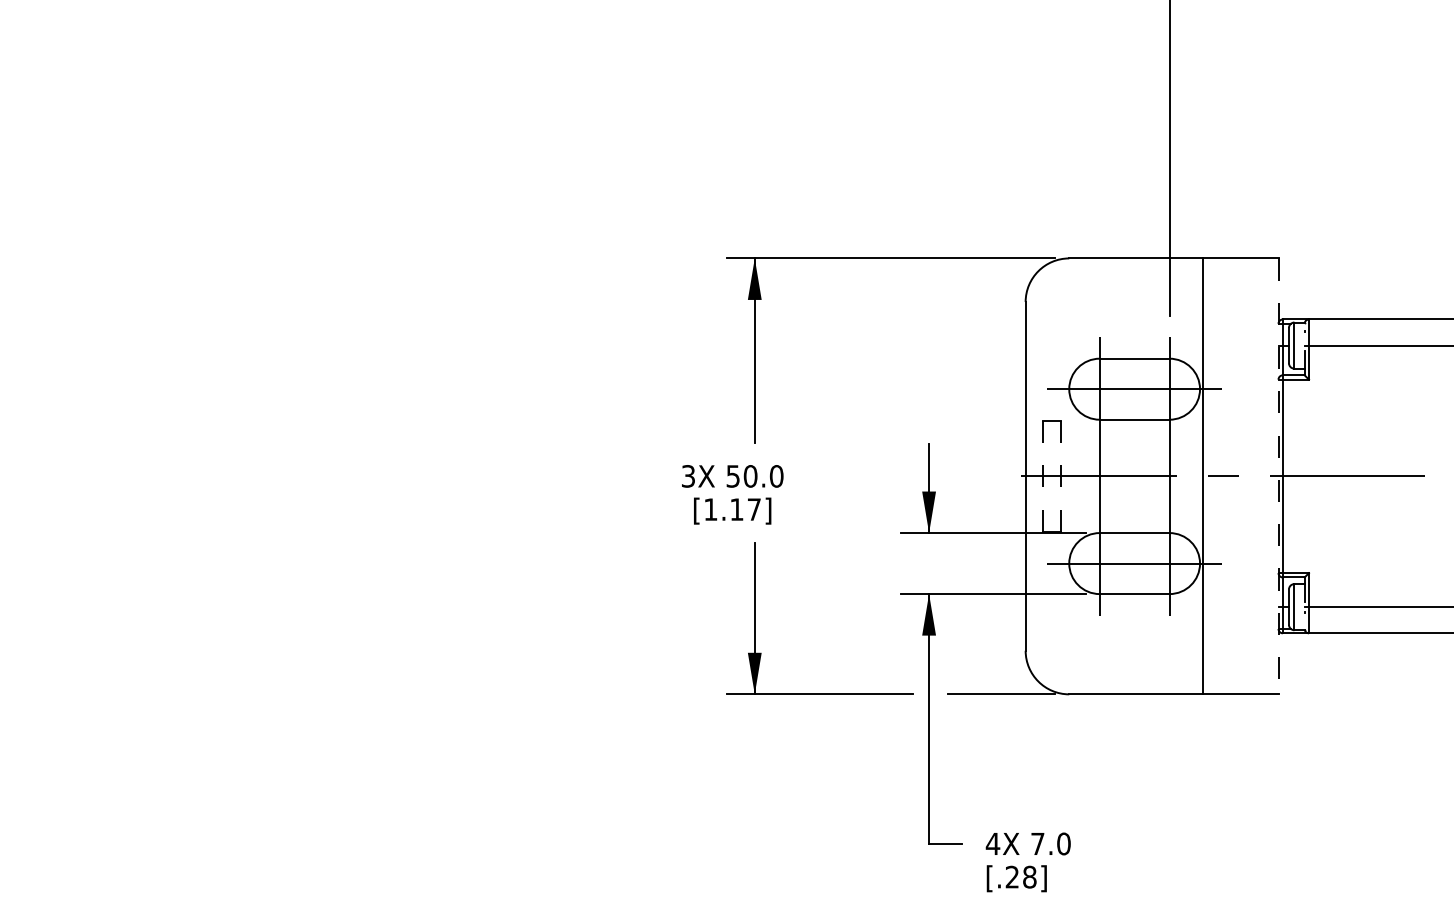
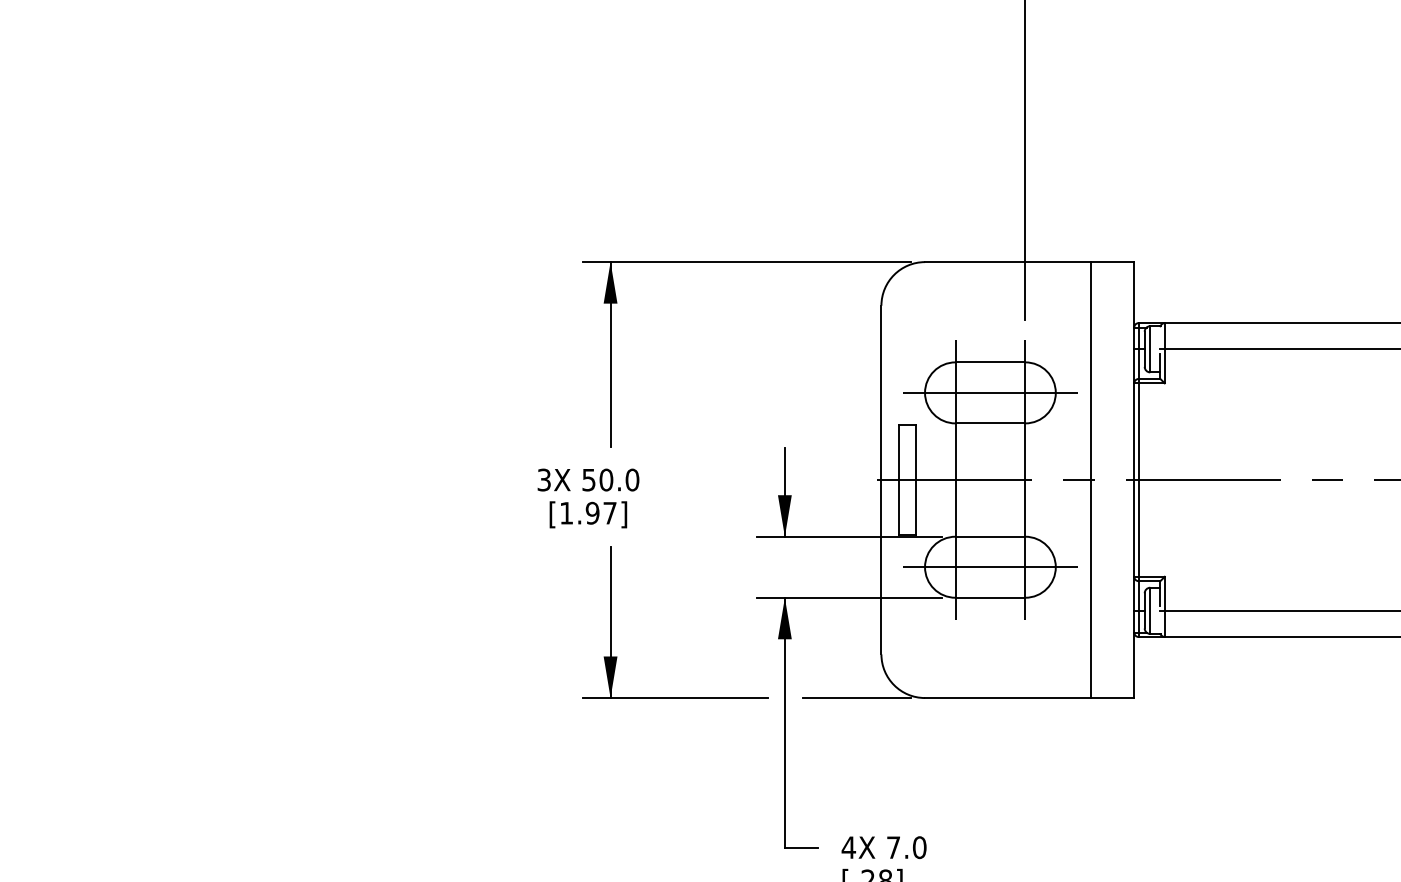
line: (1043, 475) -> (899, 479), dashed -> solid
line: (1060, 476) -> (916, 480), dashed -> solid
line: (1202, 476) -> (1090, 480), moved
line: (1278, 476) -> (1134, 480), dashed -> solid
text: (736, 509) -> (592, 513), [1.17] -> [1.97]

